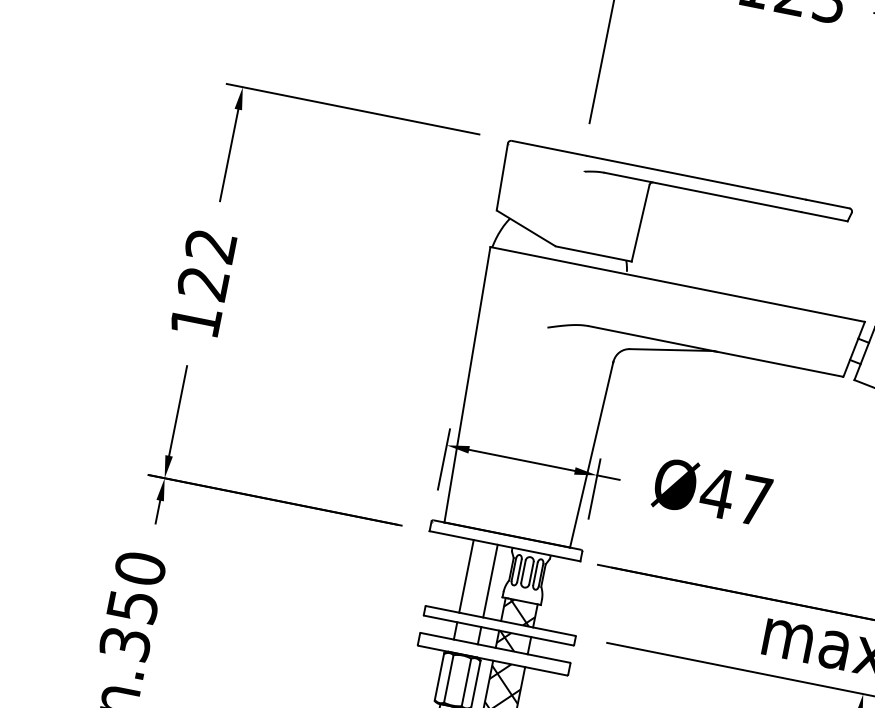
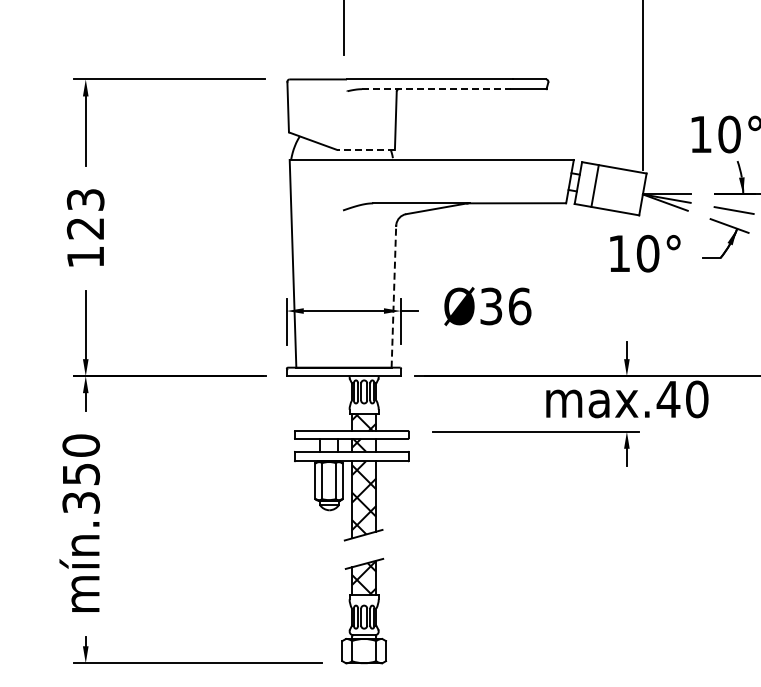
line: (702, 192) -> (436, 89), solid -> dashed
text: (210, 245) -> (85, 199), 122 -> 123
line: (594, 254) -> (366, 150), solid -> dashed
line: (591, 454) -> (393, 296), solid -> dashed
text: (736, 496) -> (505, 306), Ø47 -> Ø36
line: (466, 576) -> (320, 403), removed
line: (490, 580) -> (338, 403), removed

